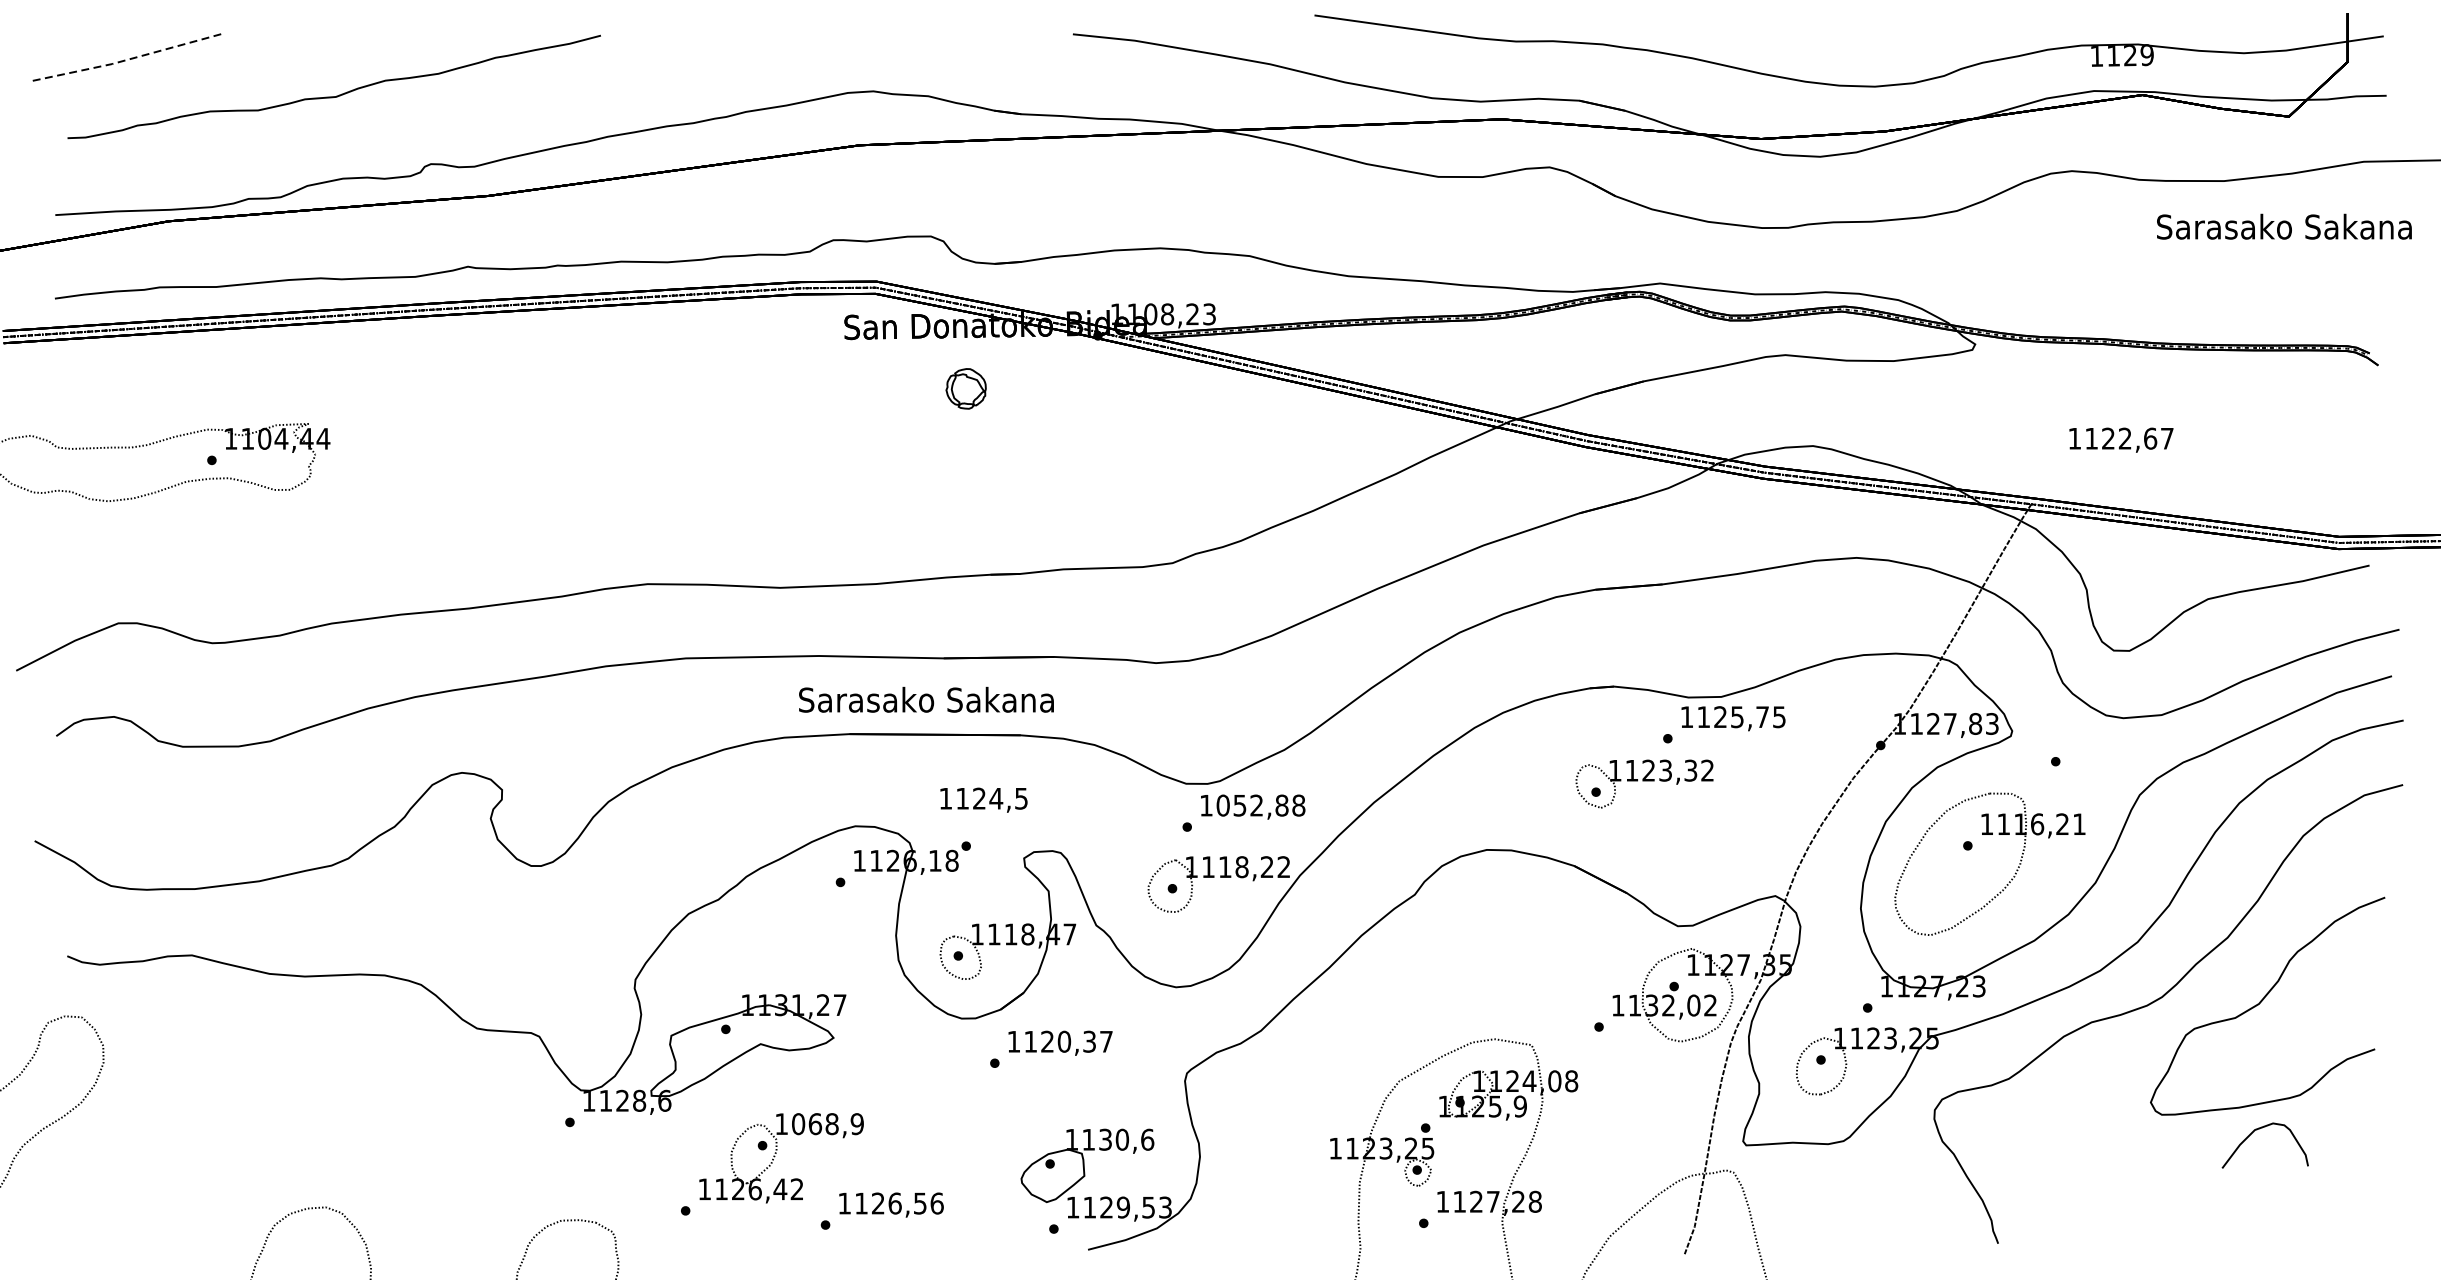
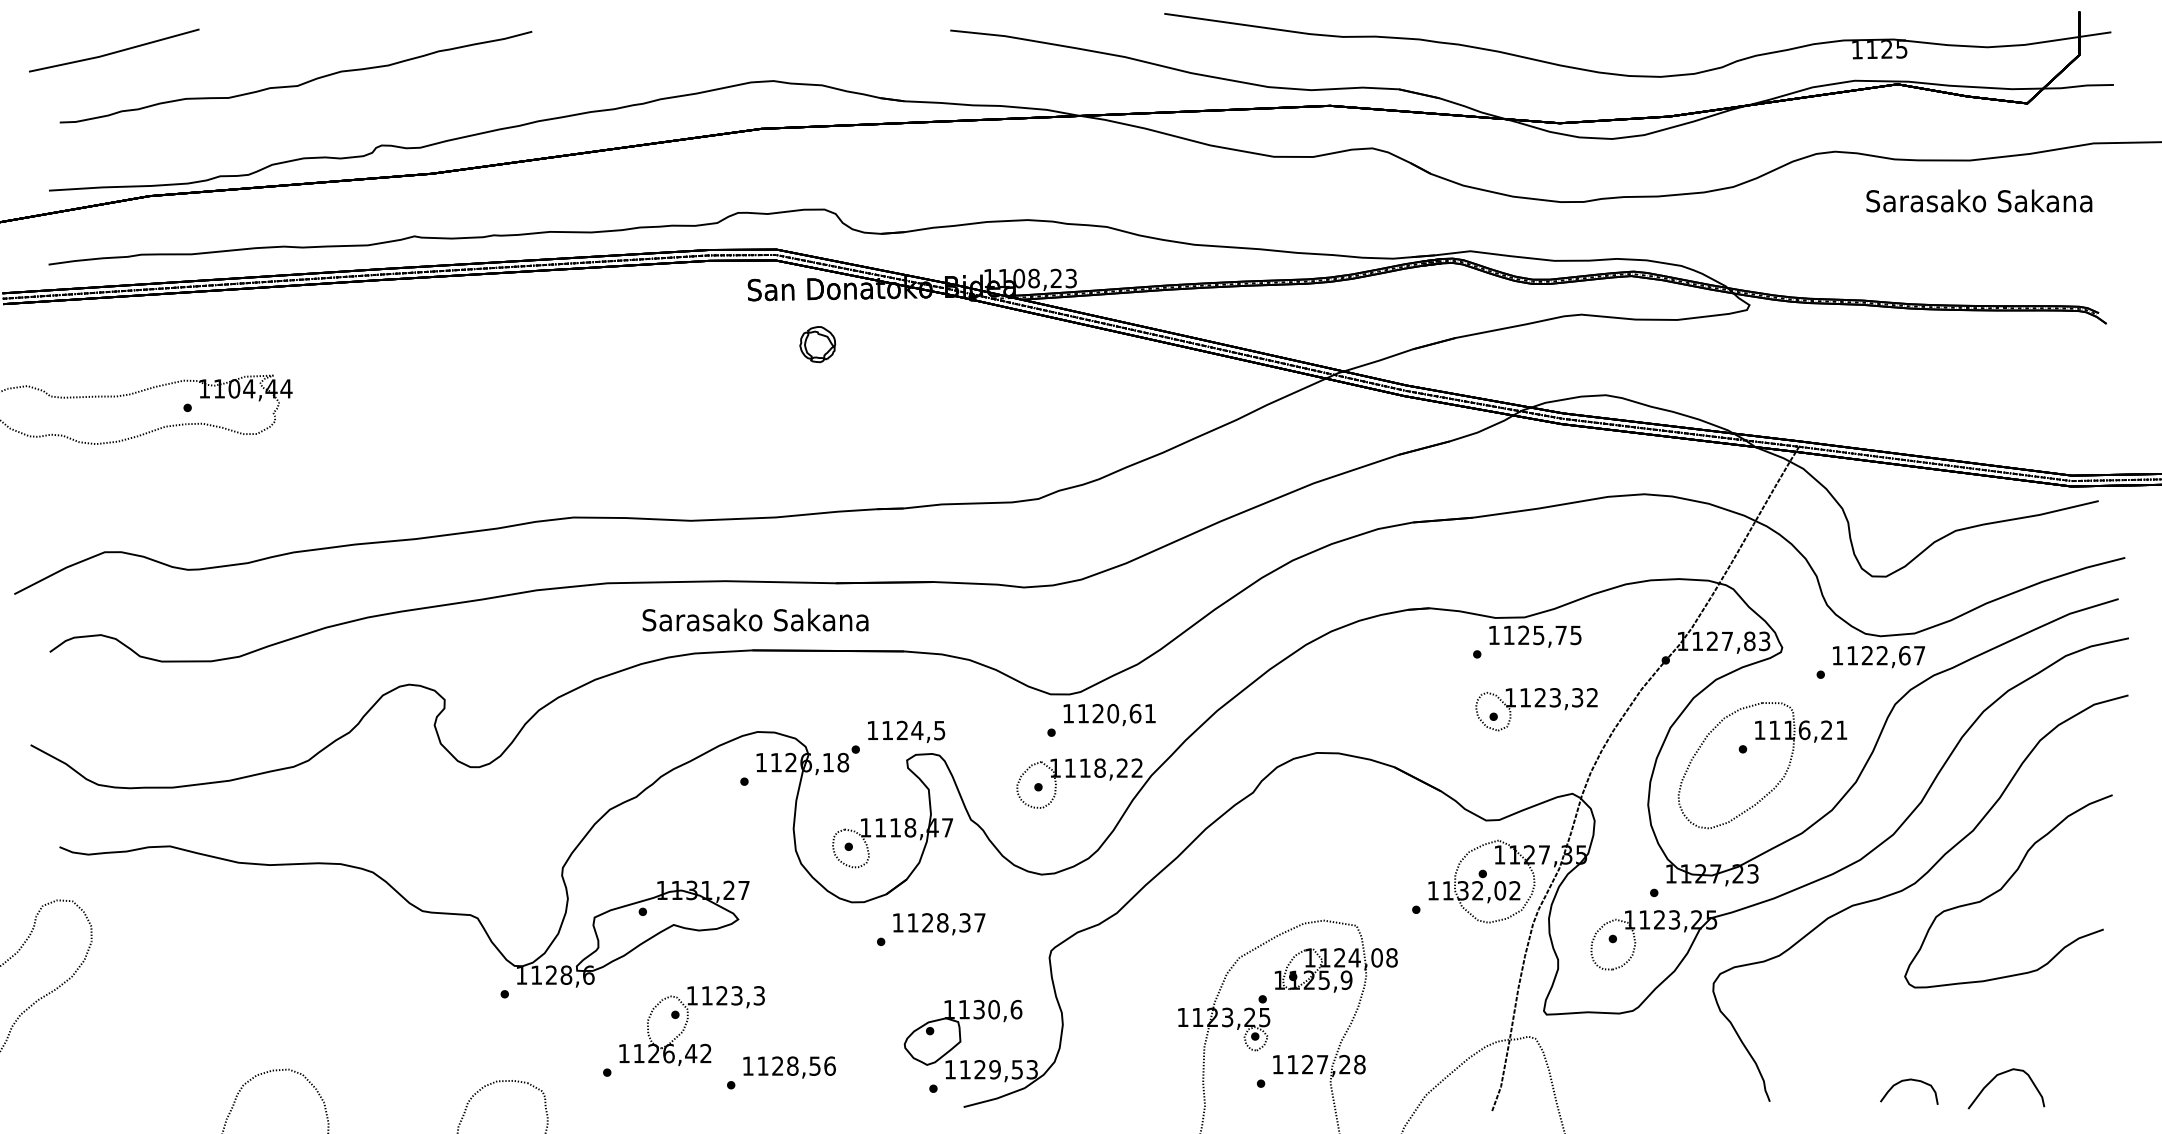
text: (2146, 54) -> (1901, 48), 1129 -> 1125
line: (129, 59) -> (114, 52), dashed -> solid
text: (2284, 226) -> (1979, 200), moved
part: (965, 388) -> (817, 344), moved
text: (2120, 440) -> (1878, 657), moved
text: (926, 699) -> (755, 619), moved
part: (1644, 783) -> (1536, 709), moved
text: (983, 799) -> (906, 731), moved
text: (1260, 805) -> (1116, 713), 1052,88 -> 1120,61
text: (1064, 1041) -> (942, 922), 1120,37 -> 1128,37
text: (828, 1123) -> (733, 995), 1068,9 -> 1123,3
curve: (2260, 1129) -> (2002, 1074), moved
text: (894, 1202) -> (792, 1065), 1126,56 -> 1128,56
curve: (2152, 1220) -> (1906, 1081), added

